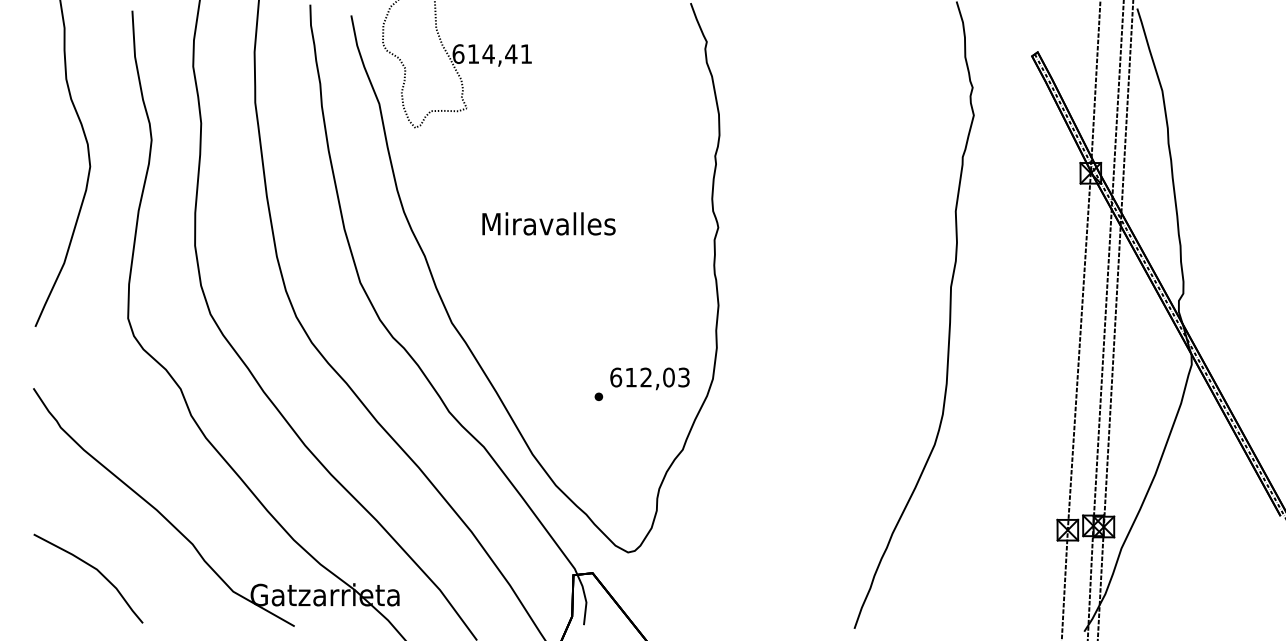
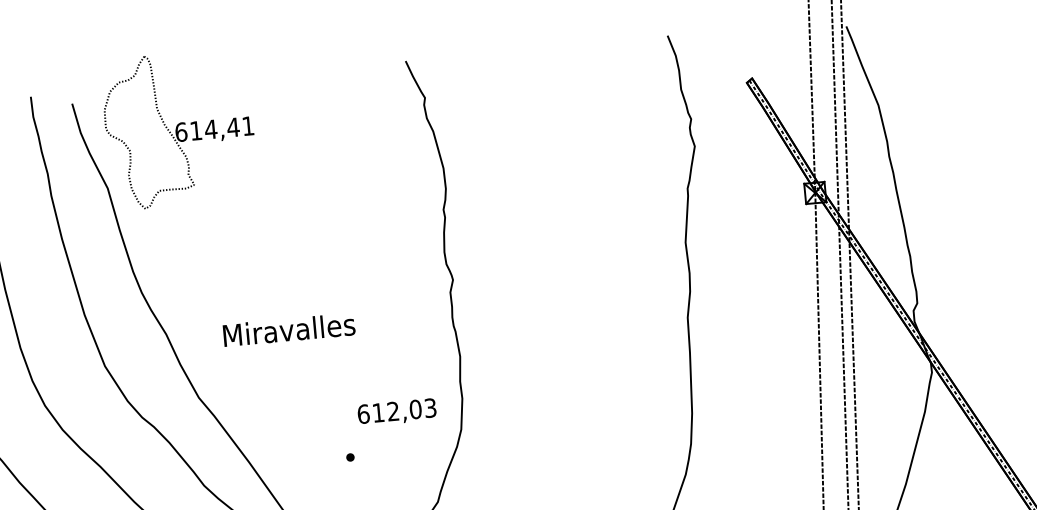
text: (548, 223) -> (288, 329), moved
text: (649, 378) -> (396, 412), moved

